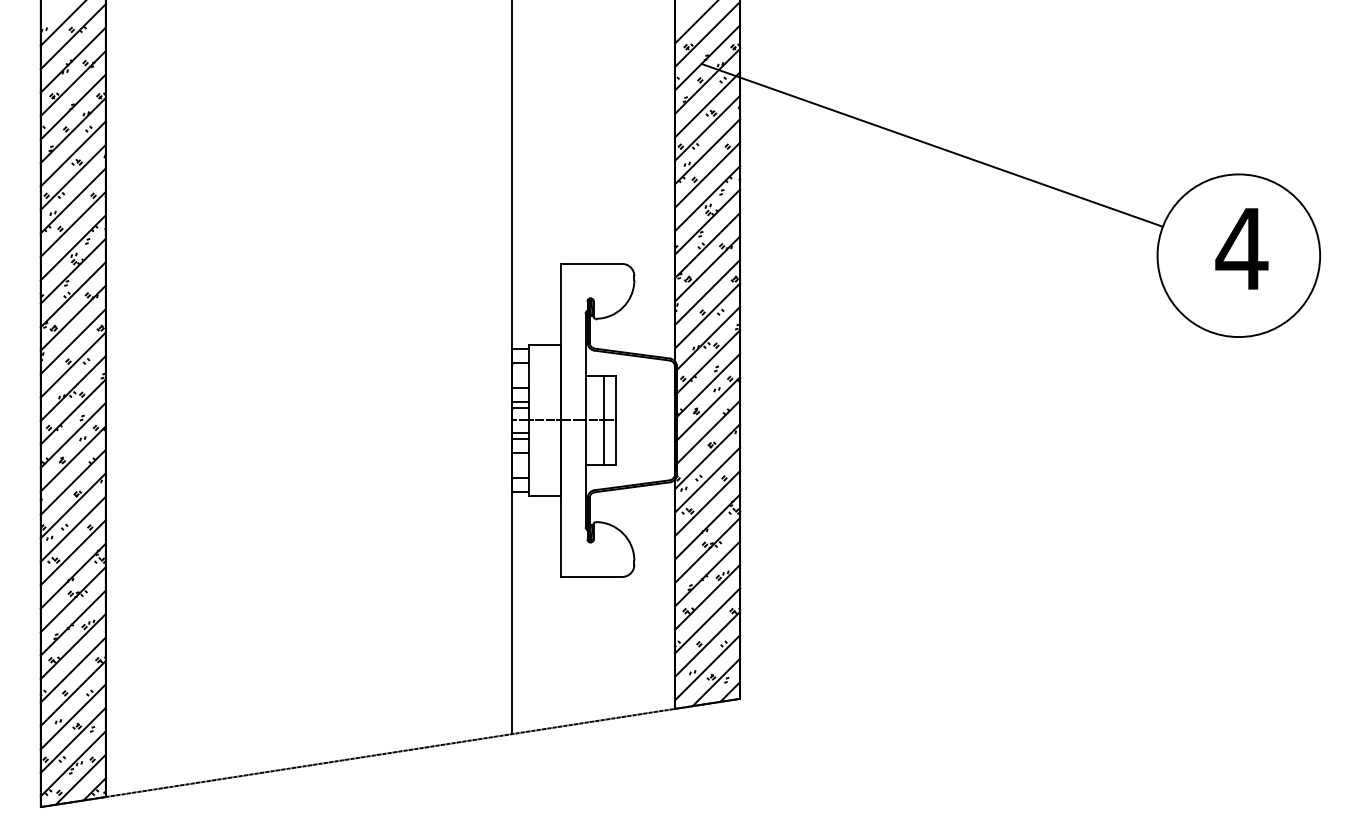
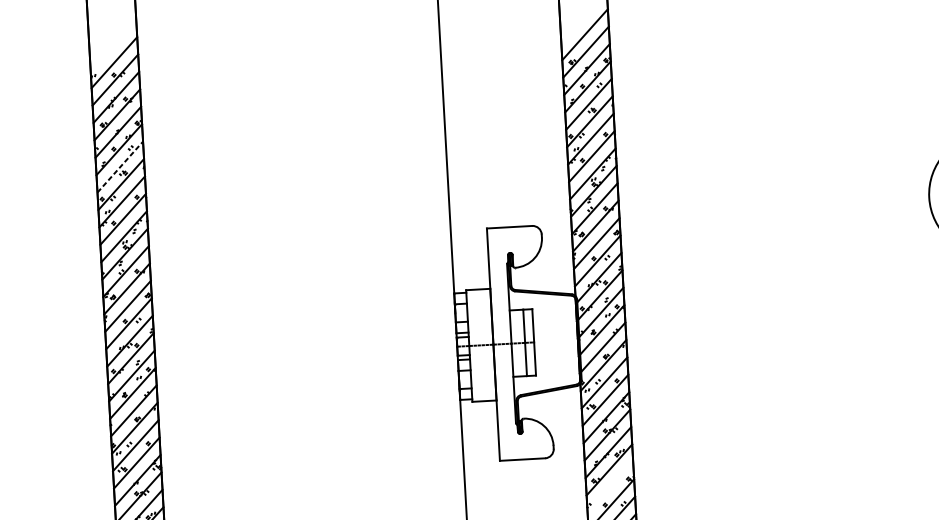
line: (931, 144) -> (756, 124), removed
line: (73, 153) -> (120, 166), solid -> dashed
line: (707, 620) -> (610, 487), removed

